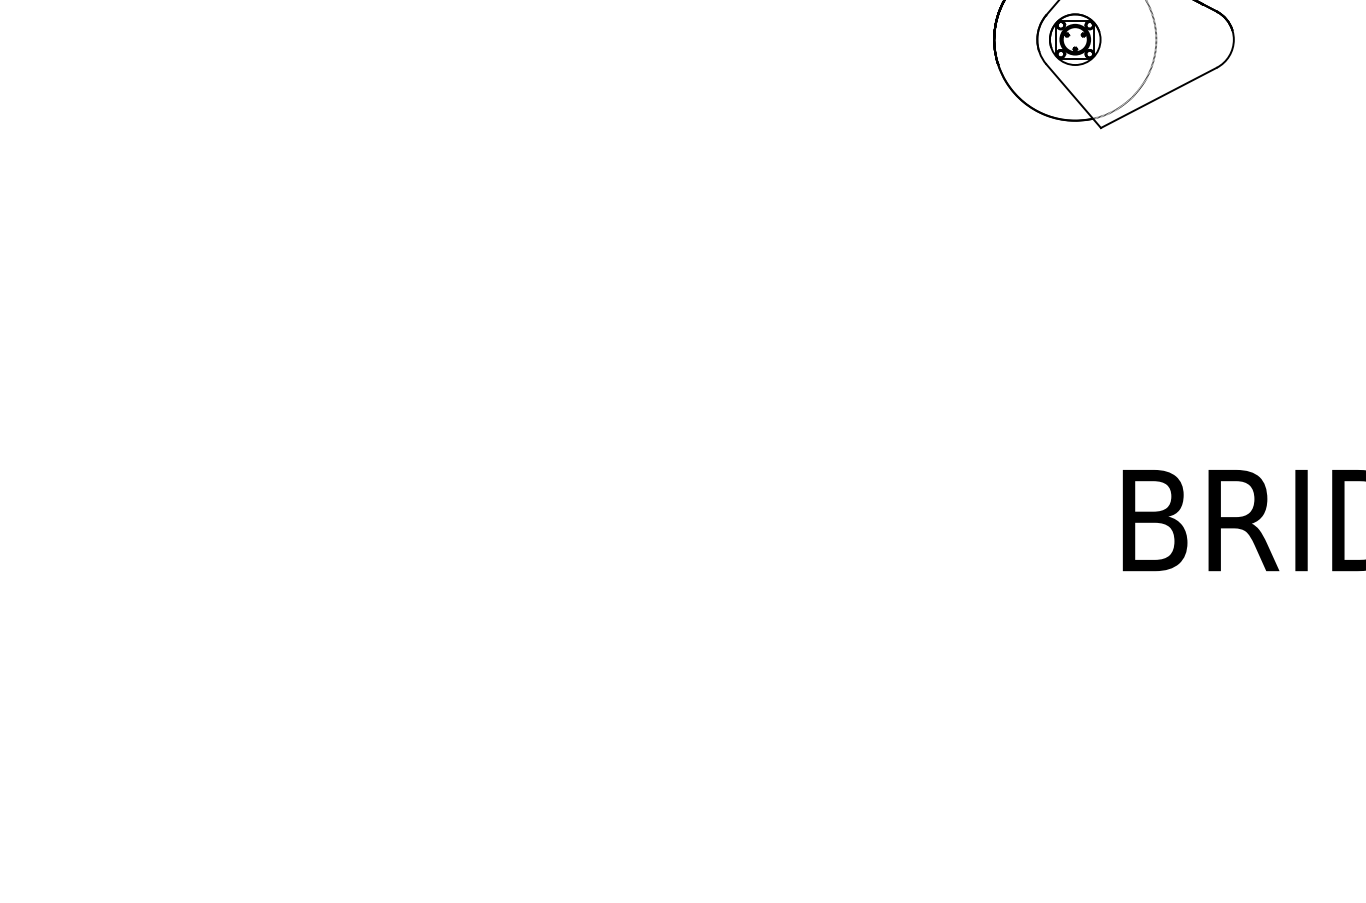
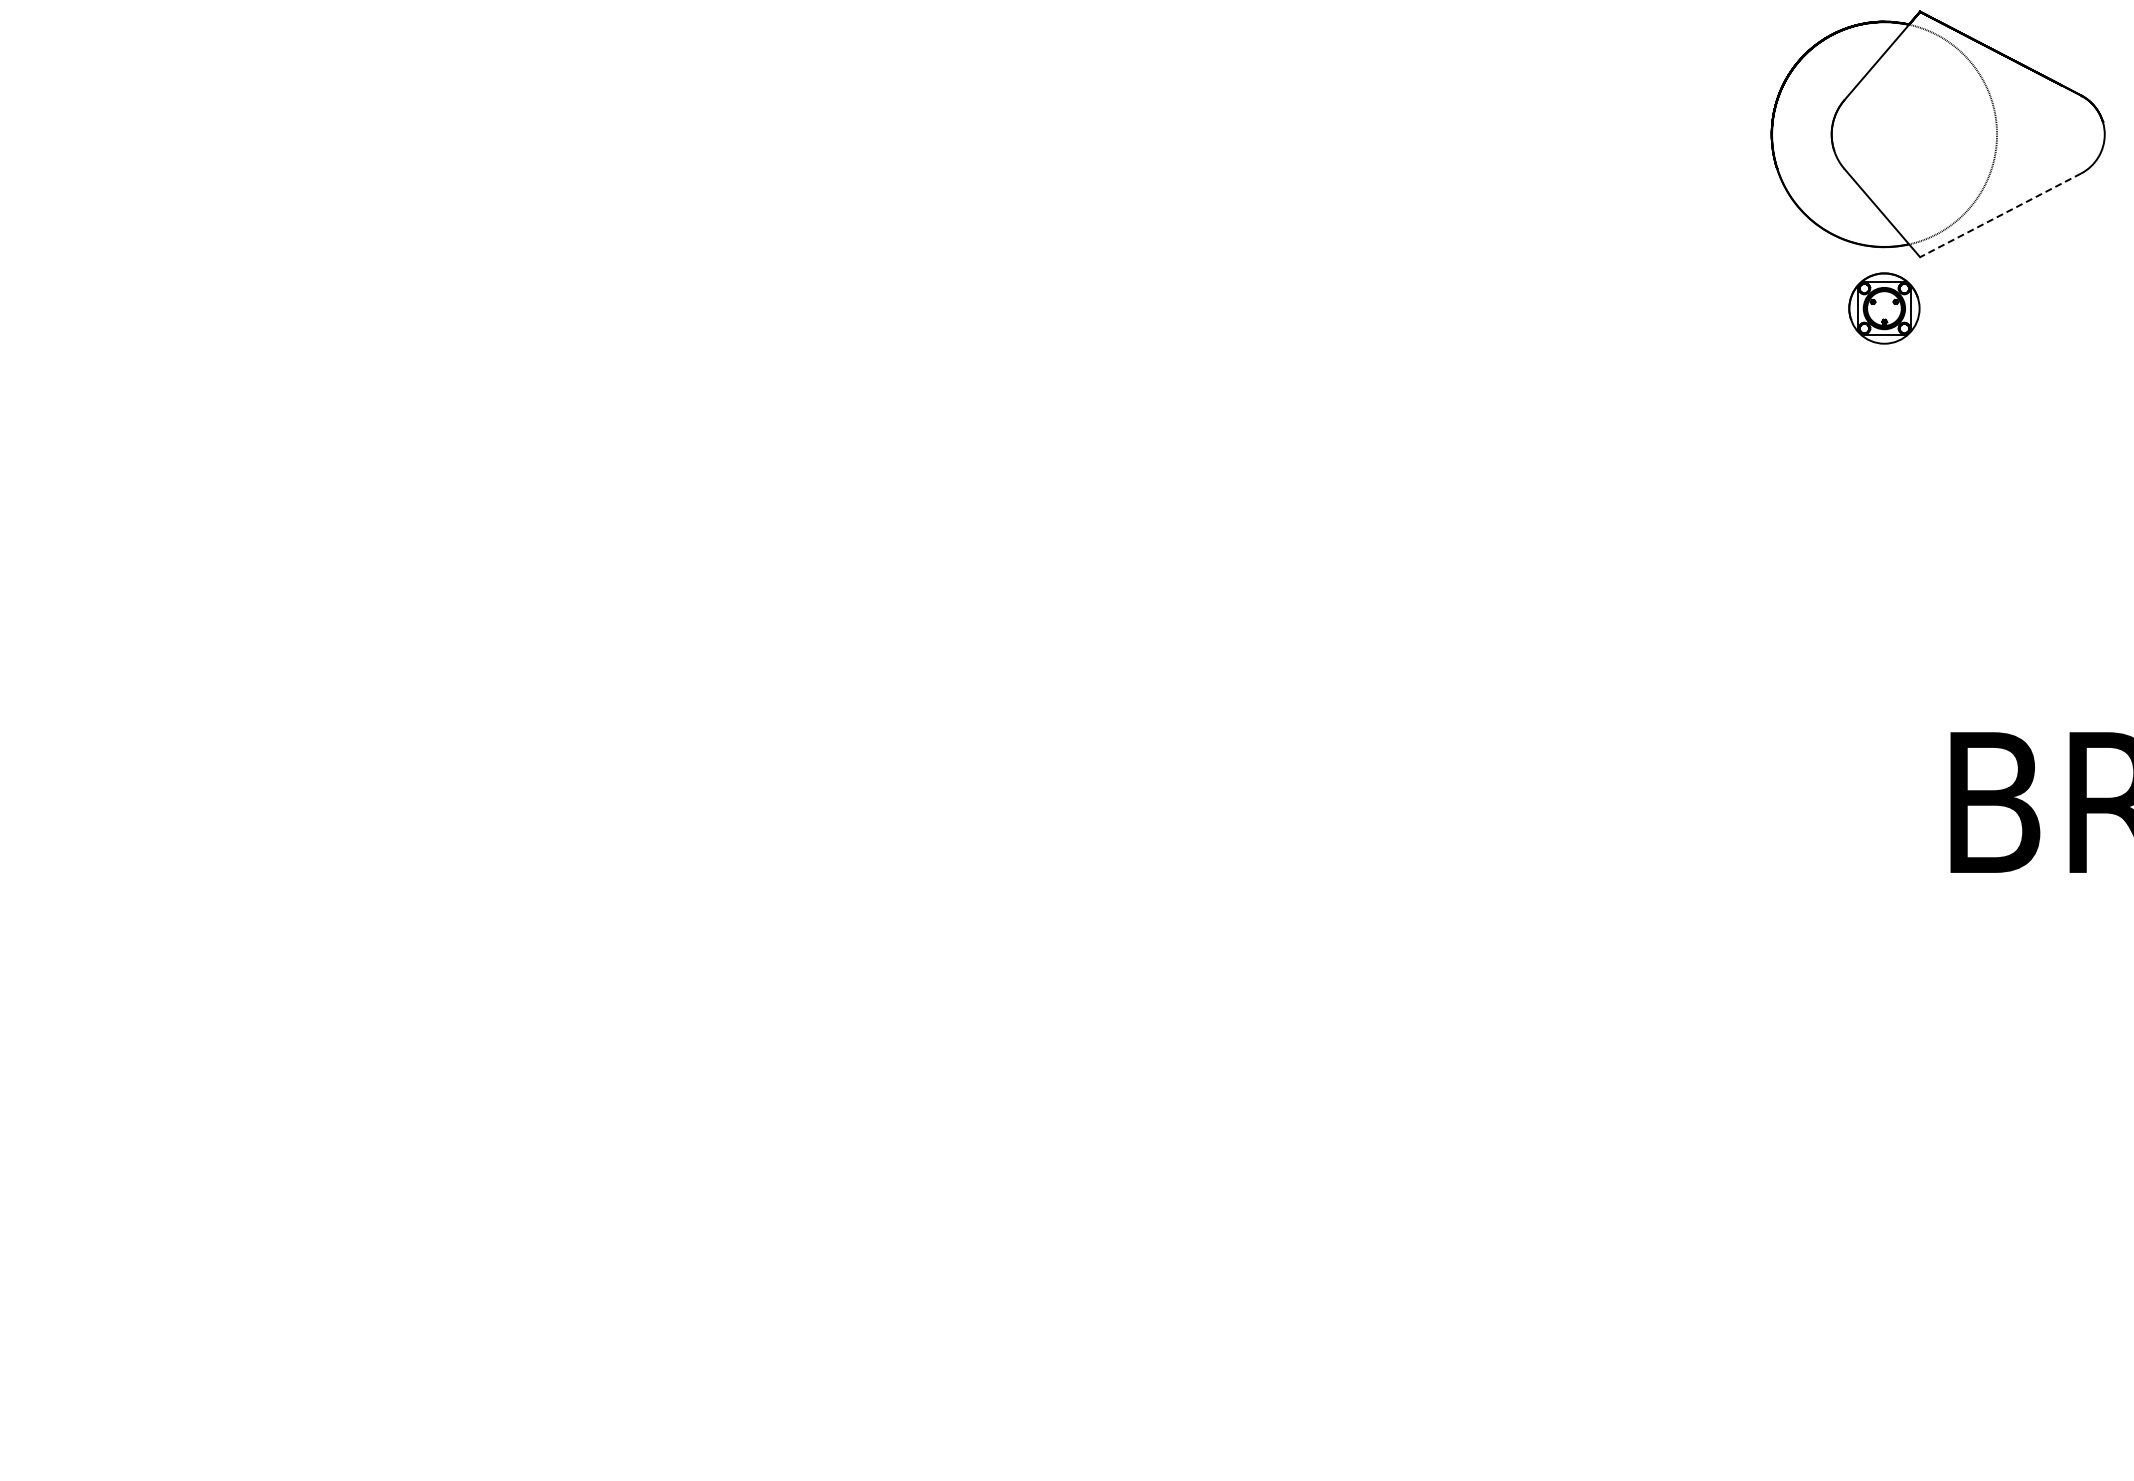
part: (1075, 39) -> (1884, 308), moved
line: (1158, 97) -> (2000, 215), solid -> dashed

